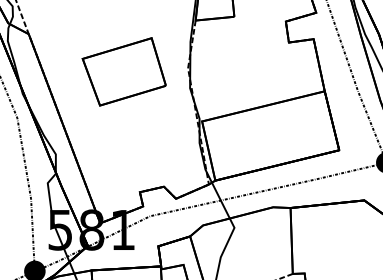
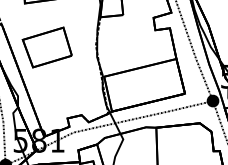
part: (122, 71) -> (46, 47), moved

